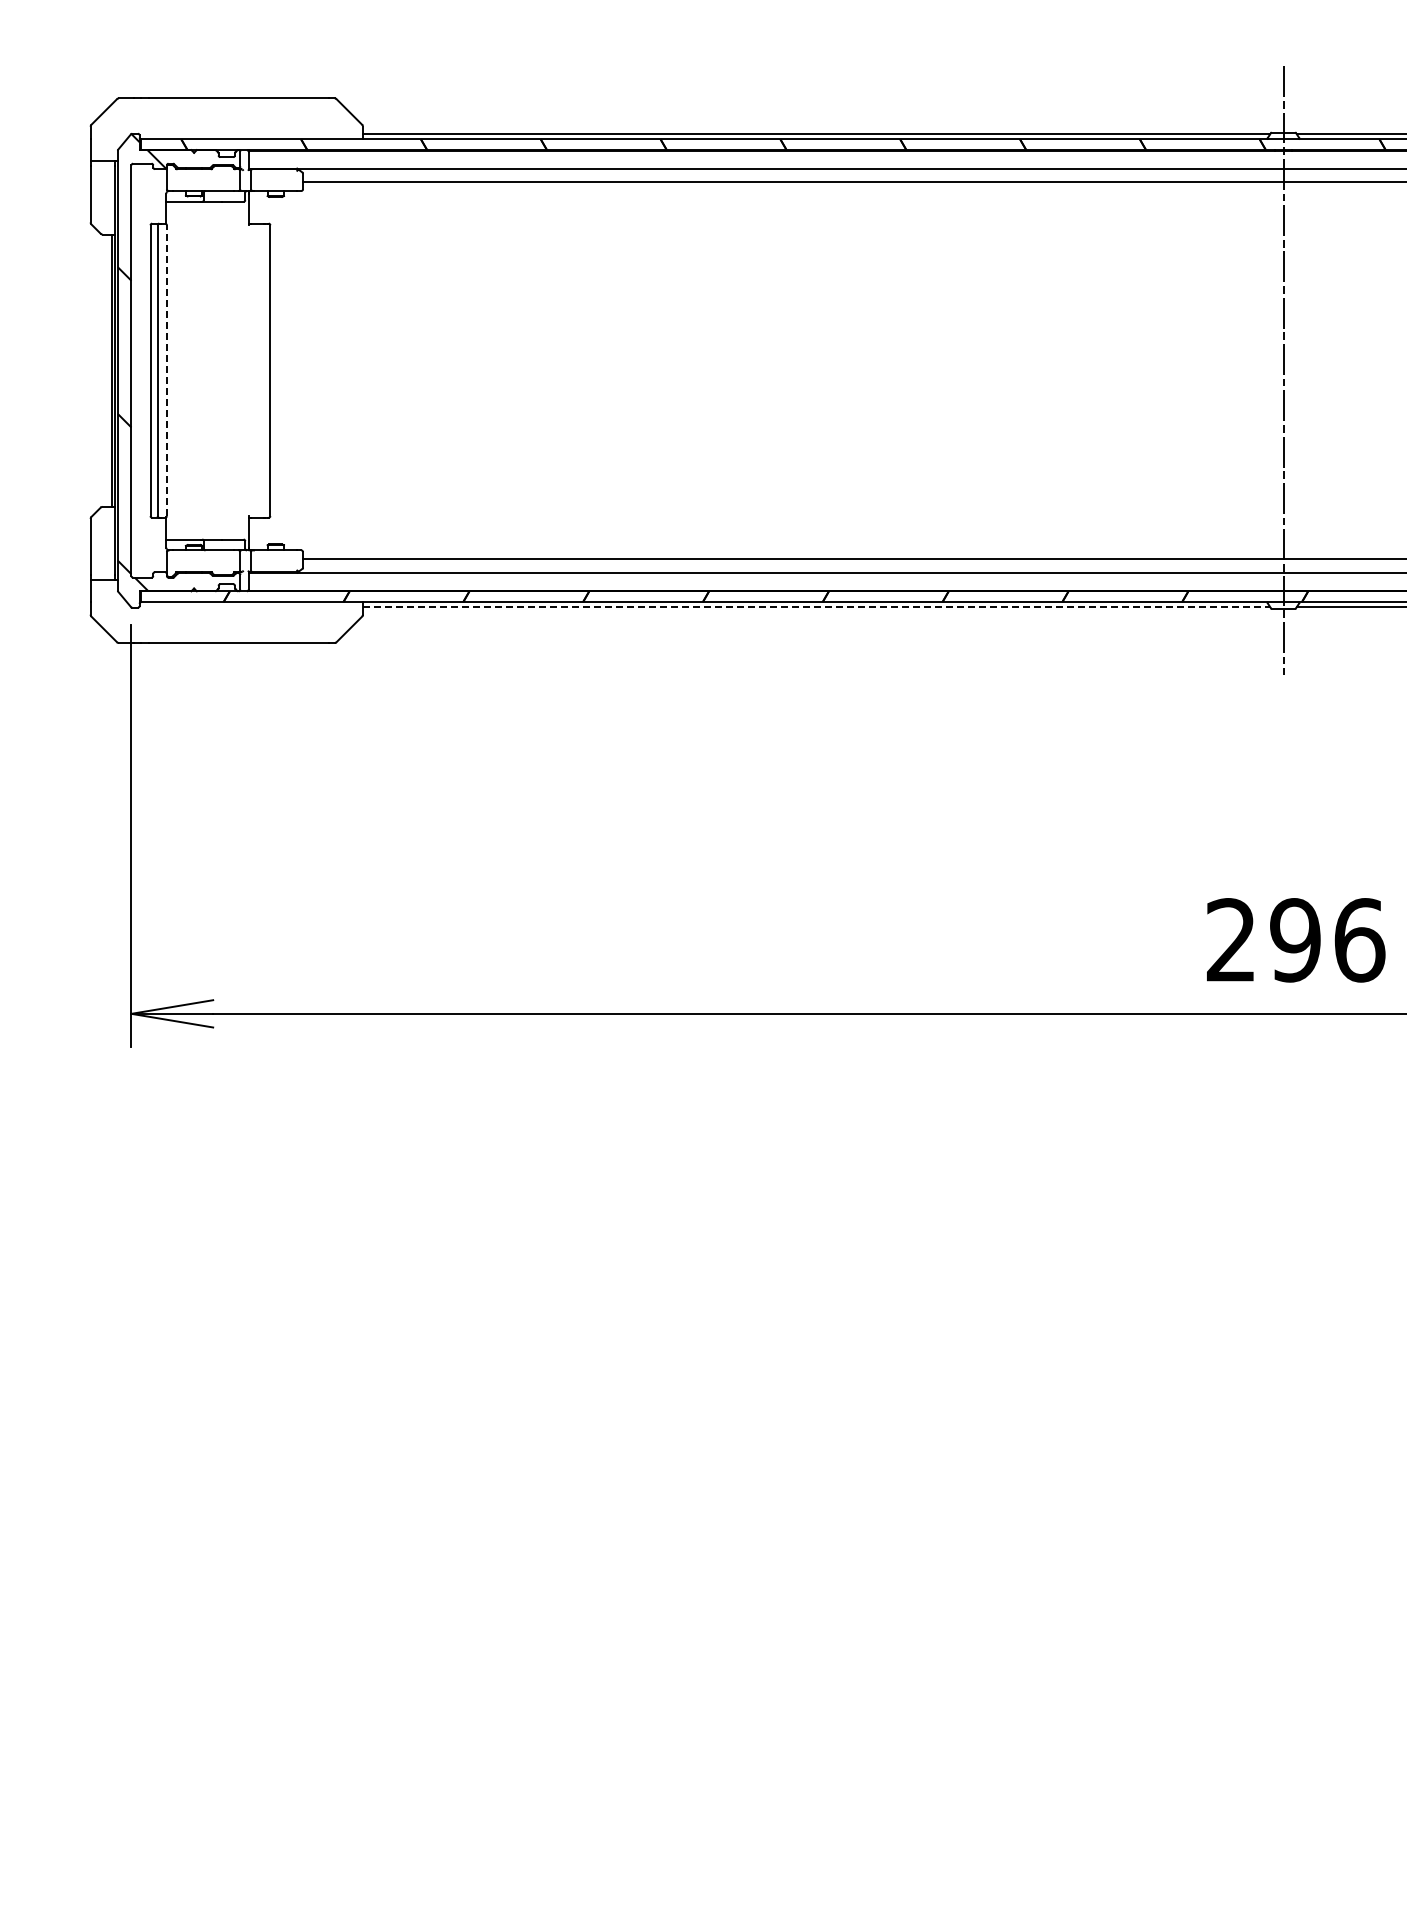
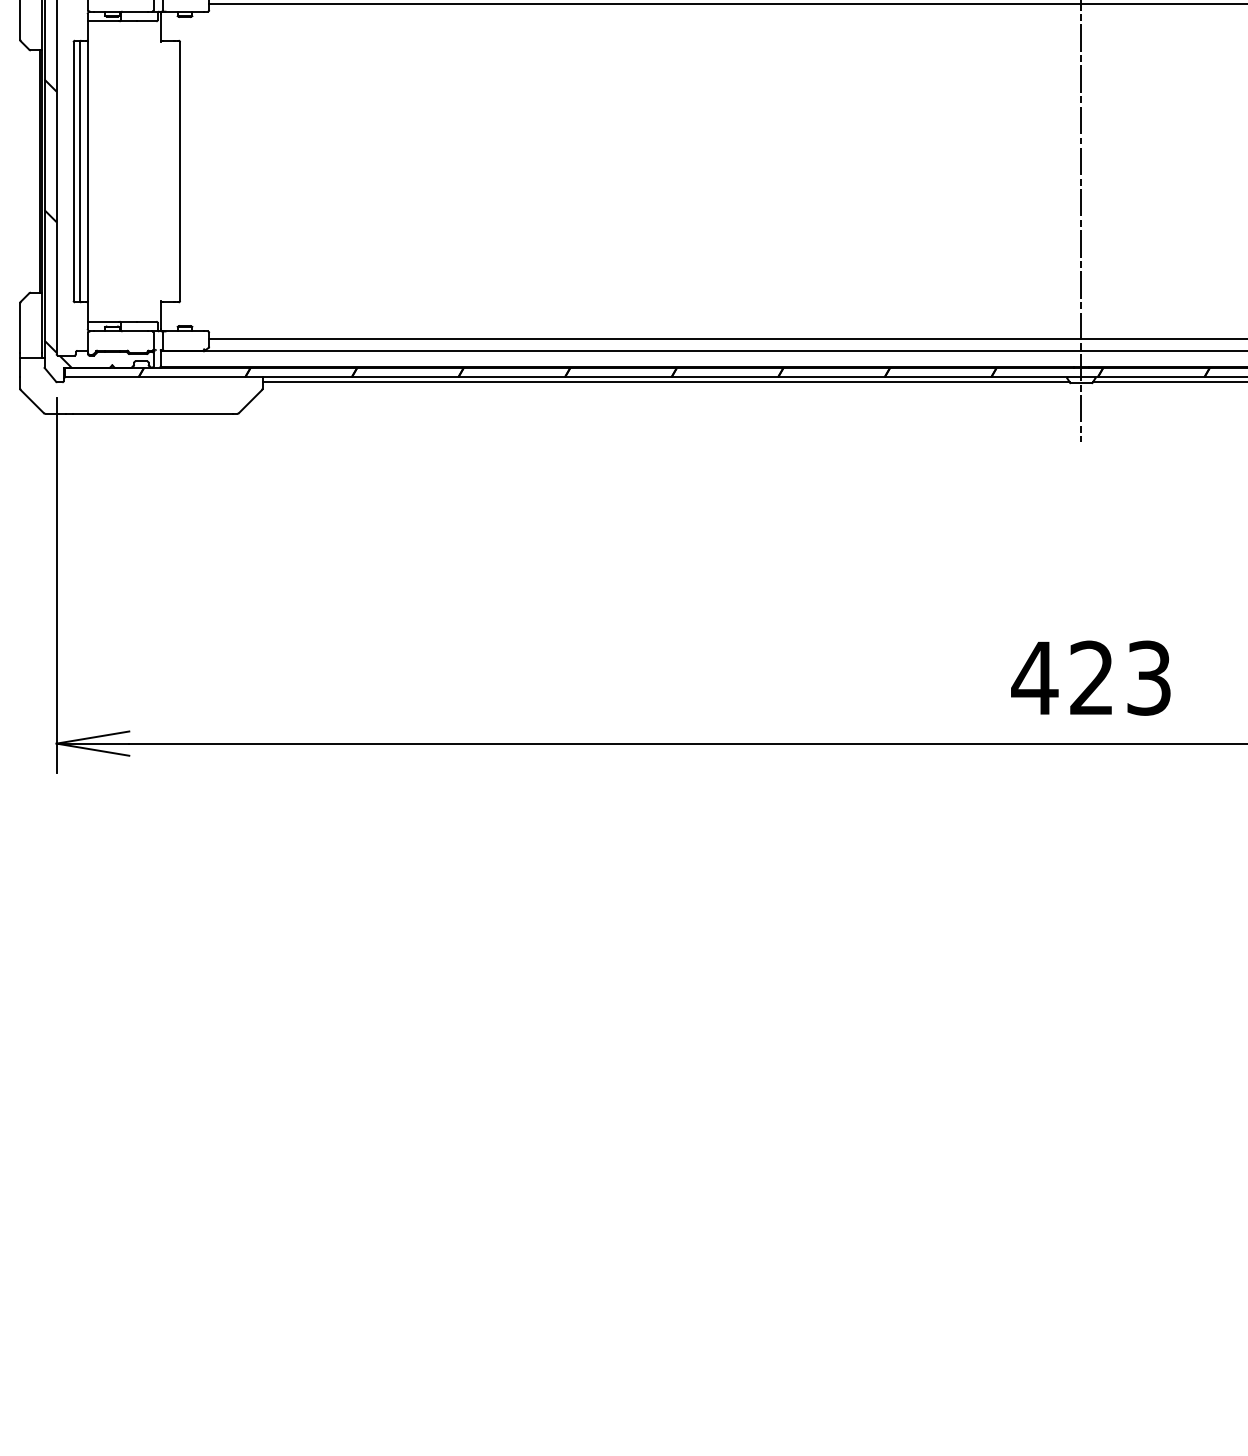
line: (166, 370) -> (87, 171), dashed -> solid
line: (816, 607) -> (665, 382), dashed -> solid
text: (1294, 940) -> (1091, 678), 296 -> 423

